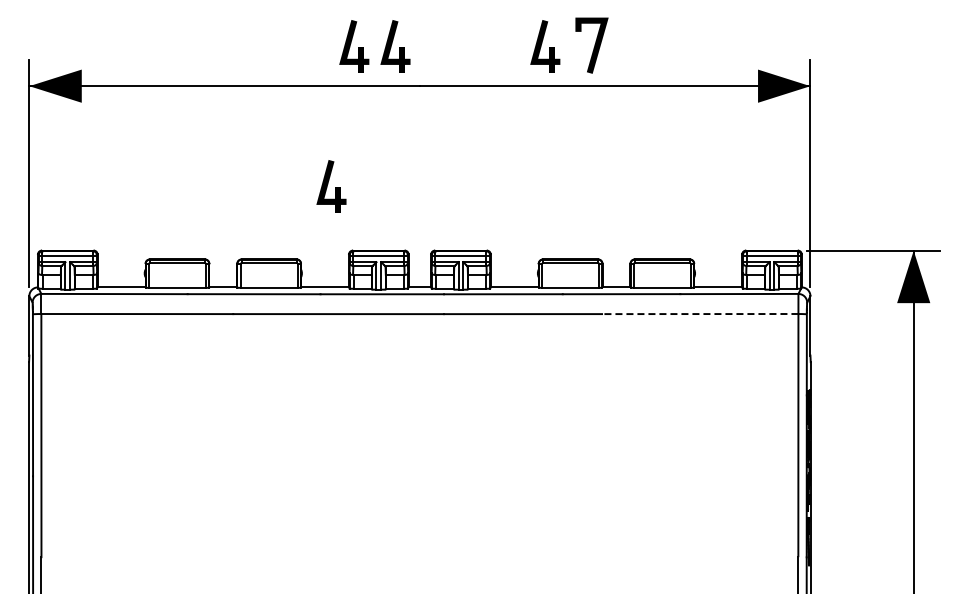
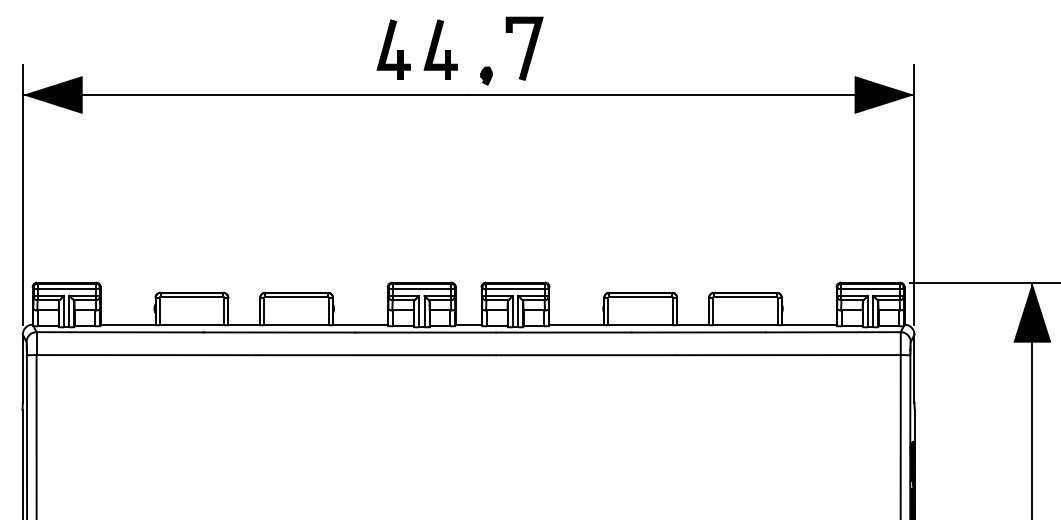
part: (545, 46) -> (612, 49), removed
line: (593, 47) -> (526, 50), moved
part: (435, 69) -> (486, 75), added
part: (331, 186) -> (367, 209), removed
line: (699, 314) -> (787, 355), dashed -> solid

